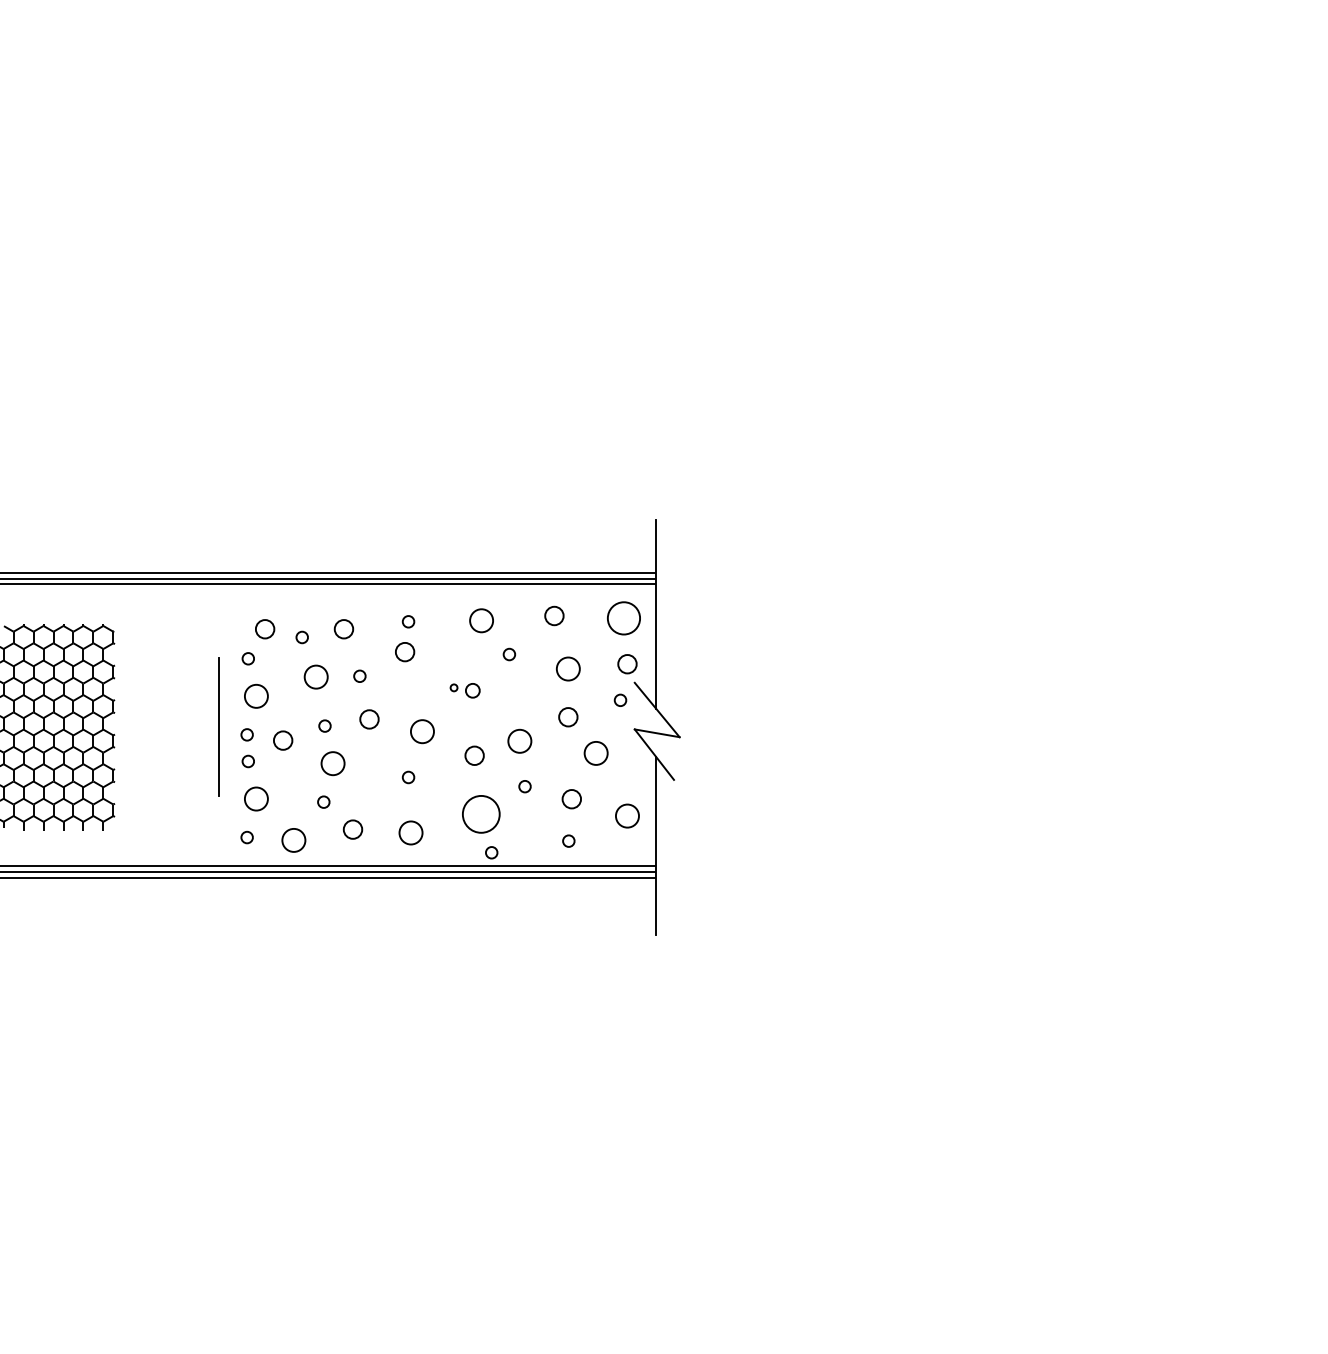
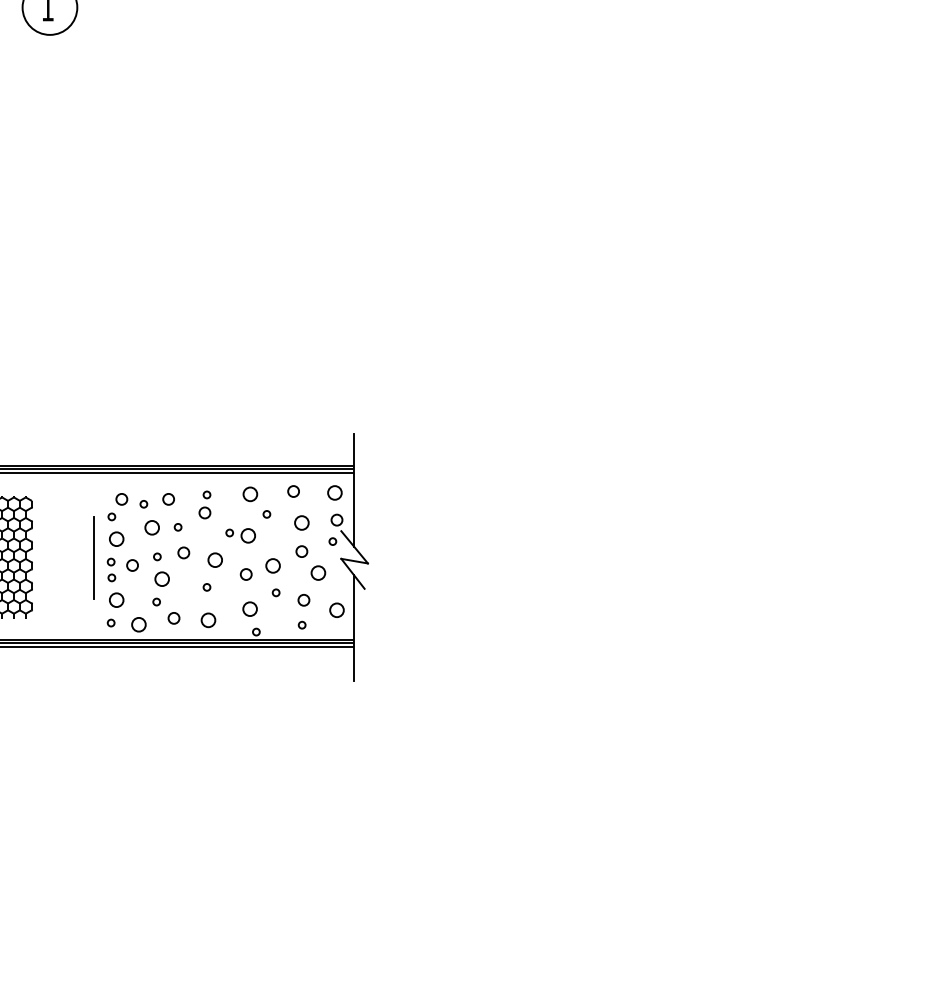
circle: (623, 617) -> (334, 492), size x0.71
part: (464, 690) -> (240, 535), size x1.67
circle: (480, 813) -> (249, 608), size x0.62

